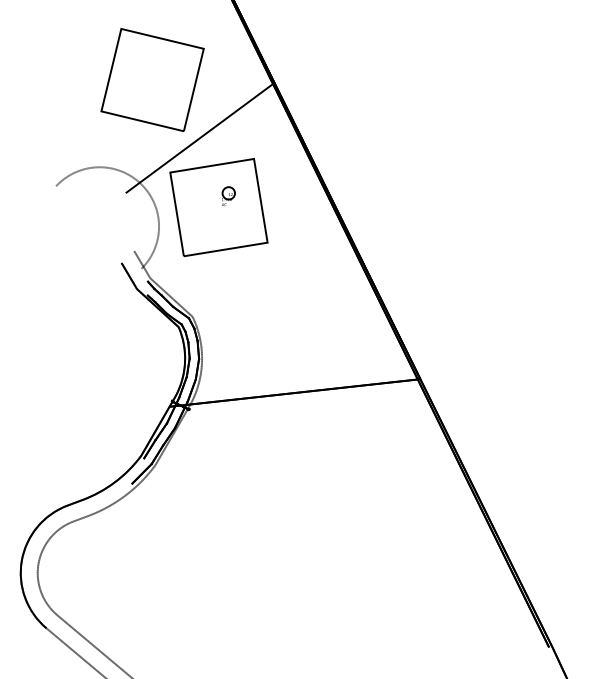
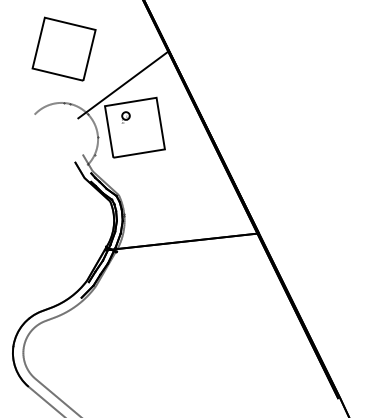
part: (151, 78) -> (63, 48), moved
part: (227, 195) -> (125, 117), moved

